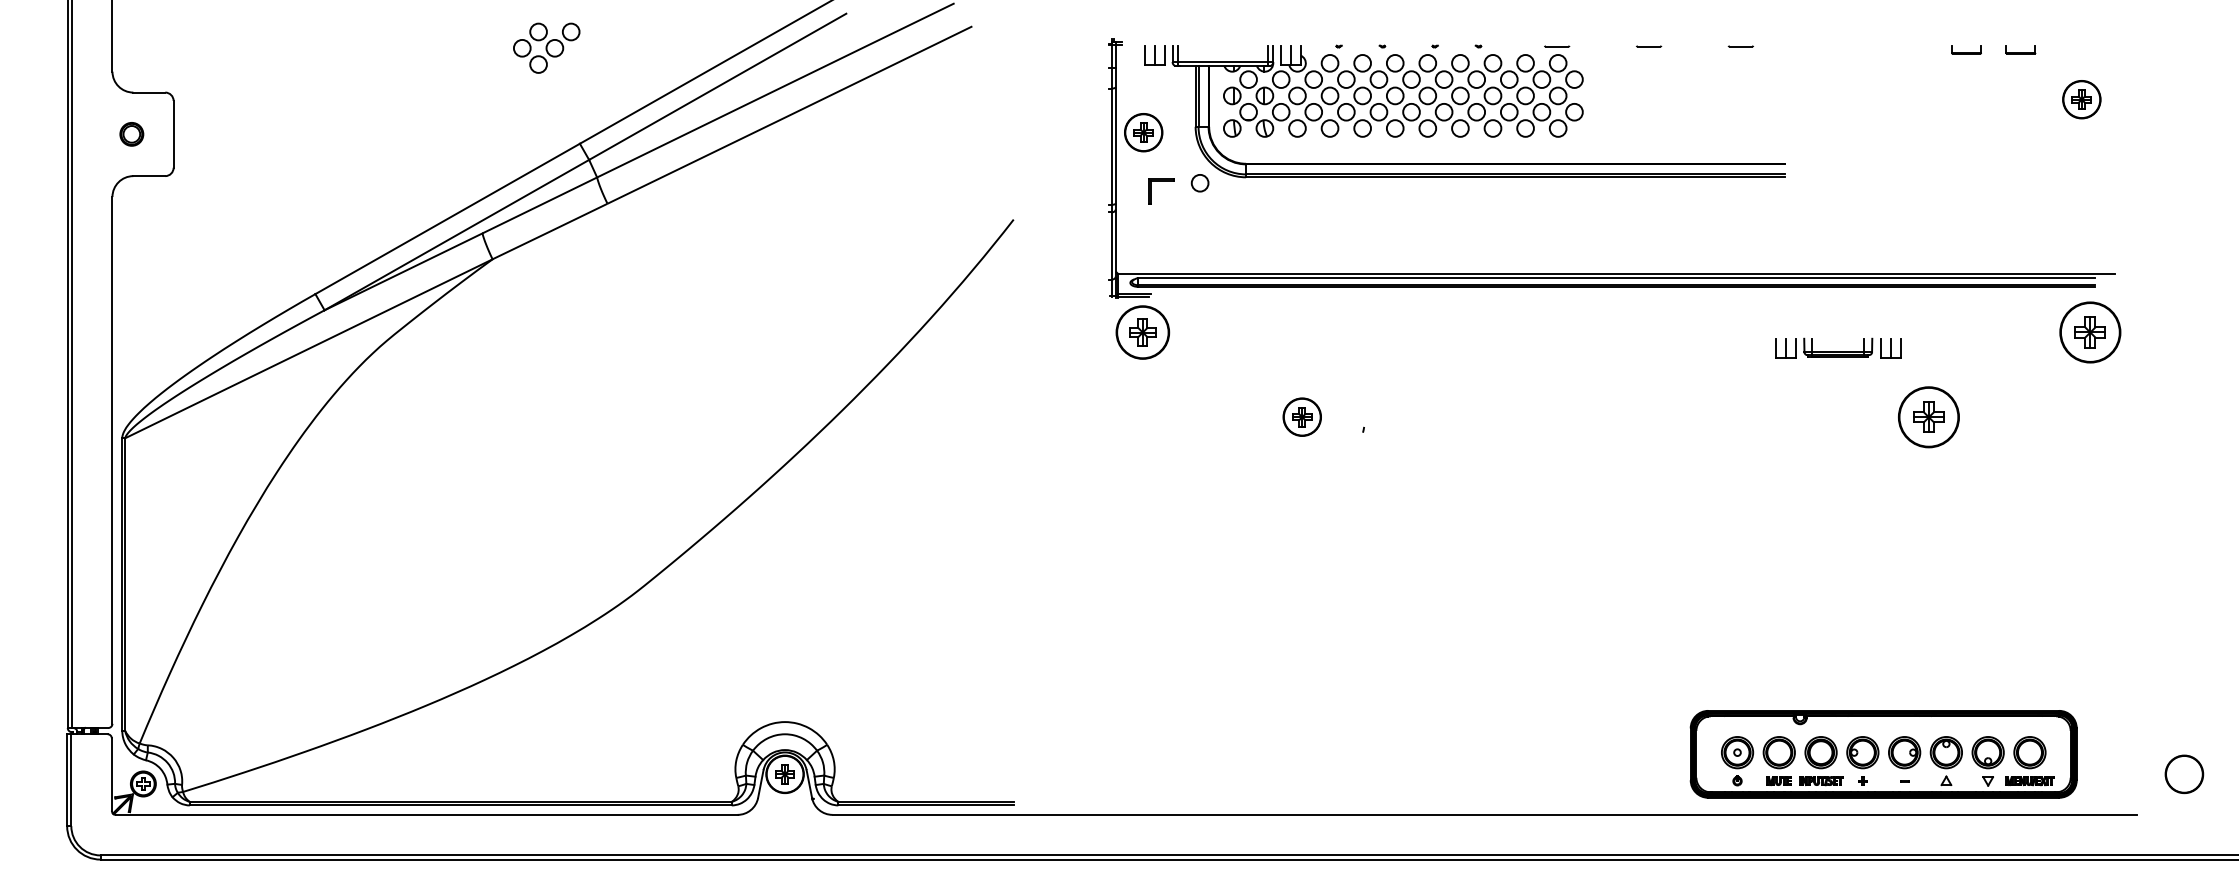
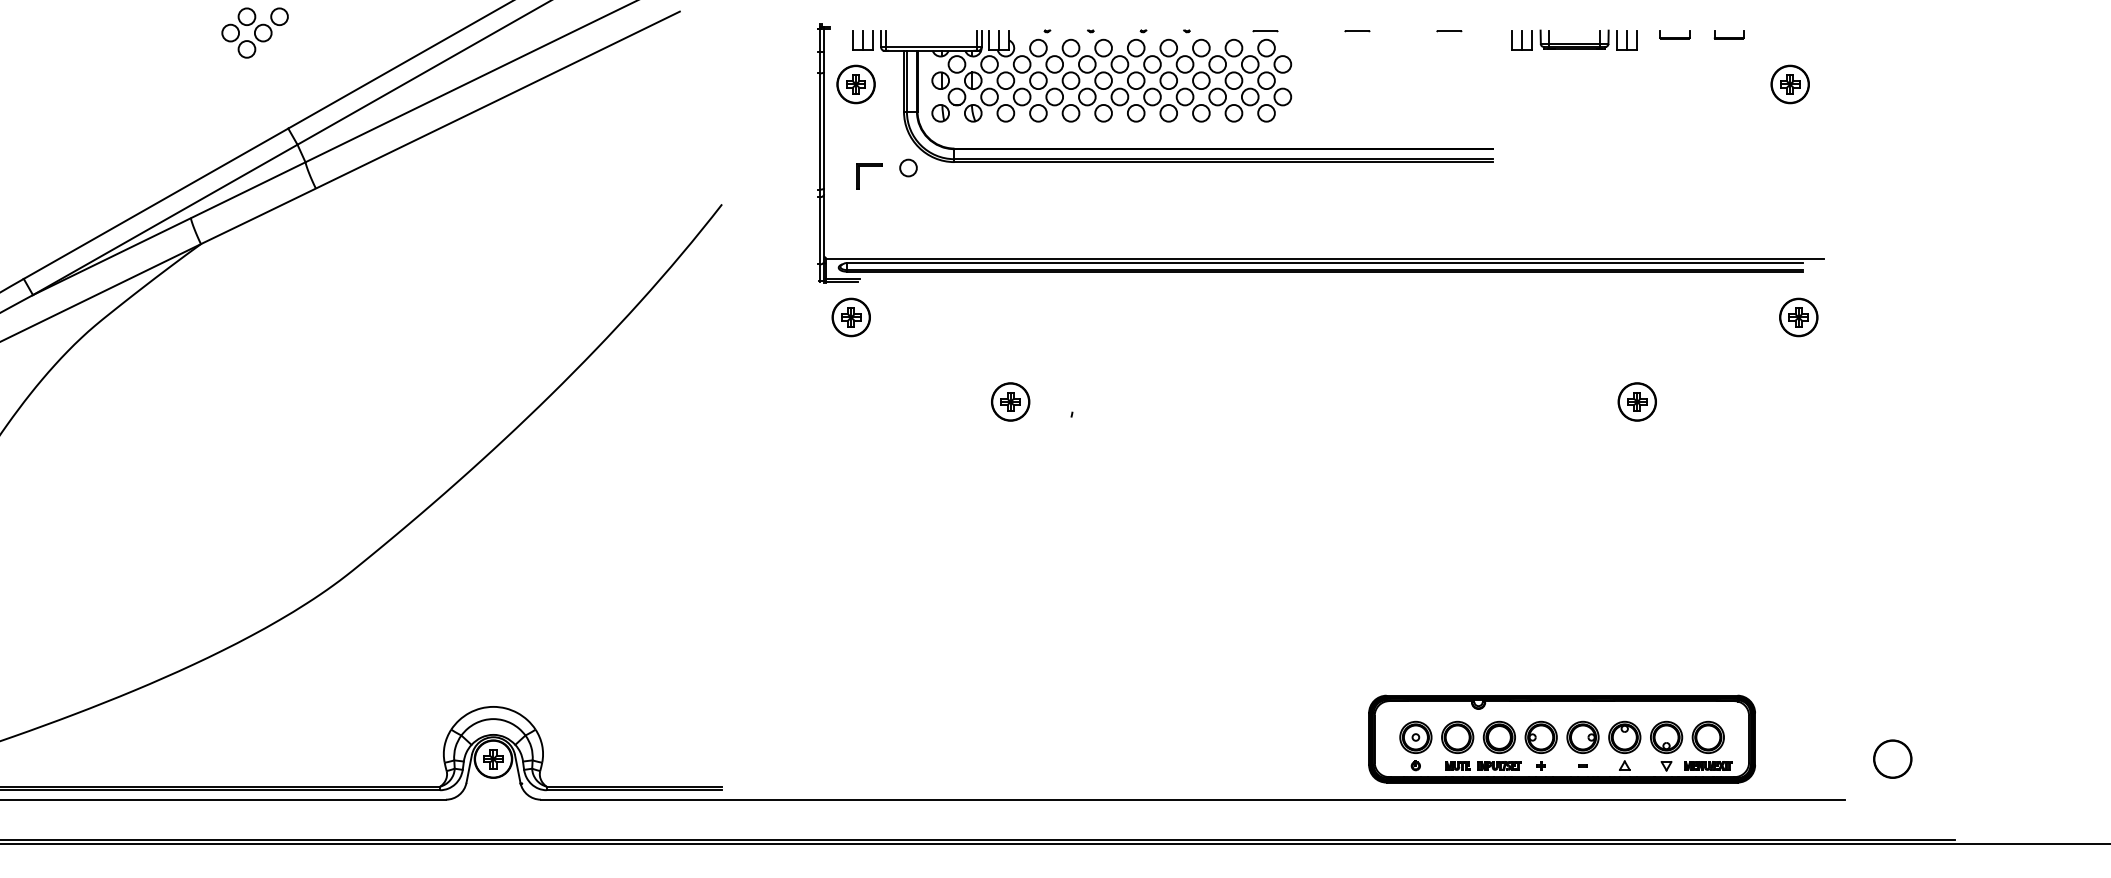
part: (1143, 132) -> (855, 84), moved
part: (1142, 332) -> (850, 317), size x0.71
part: (2090, 332) -> (1798, 317), size x0.62
part: (1838, 347) -> (1574, 39), moved
part: (1928, 416) -> (1636, 401), size x0.62
part: (1883, 754) -> (1561, 739), moved

